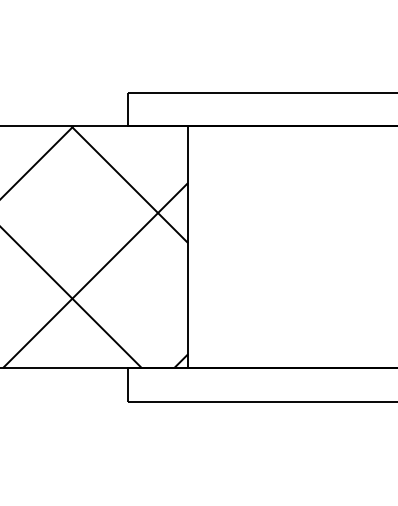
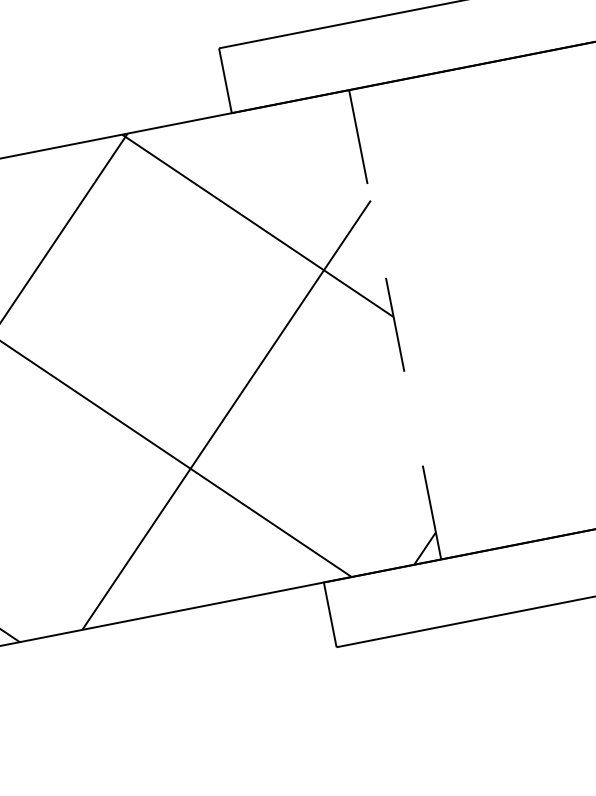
line: (188, 247) -> (396, 325), solid -> dashed

